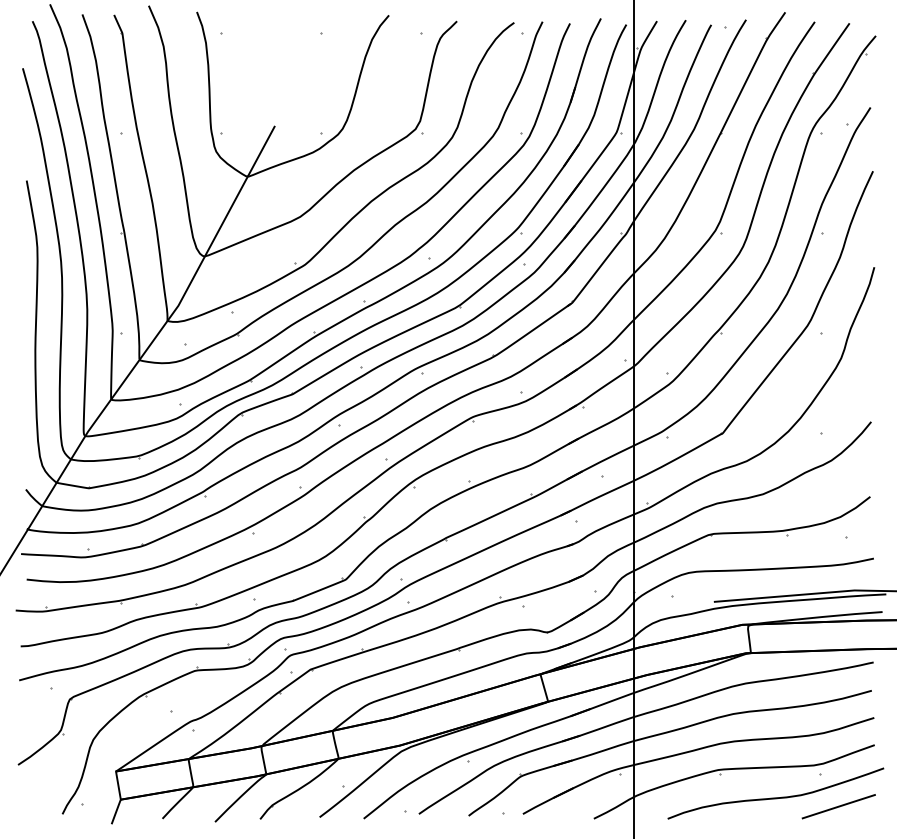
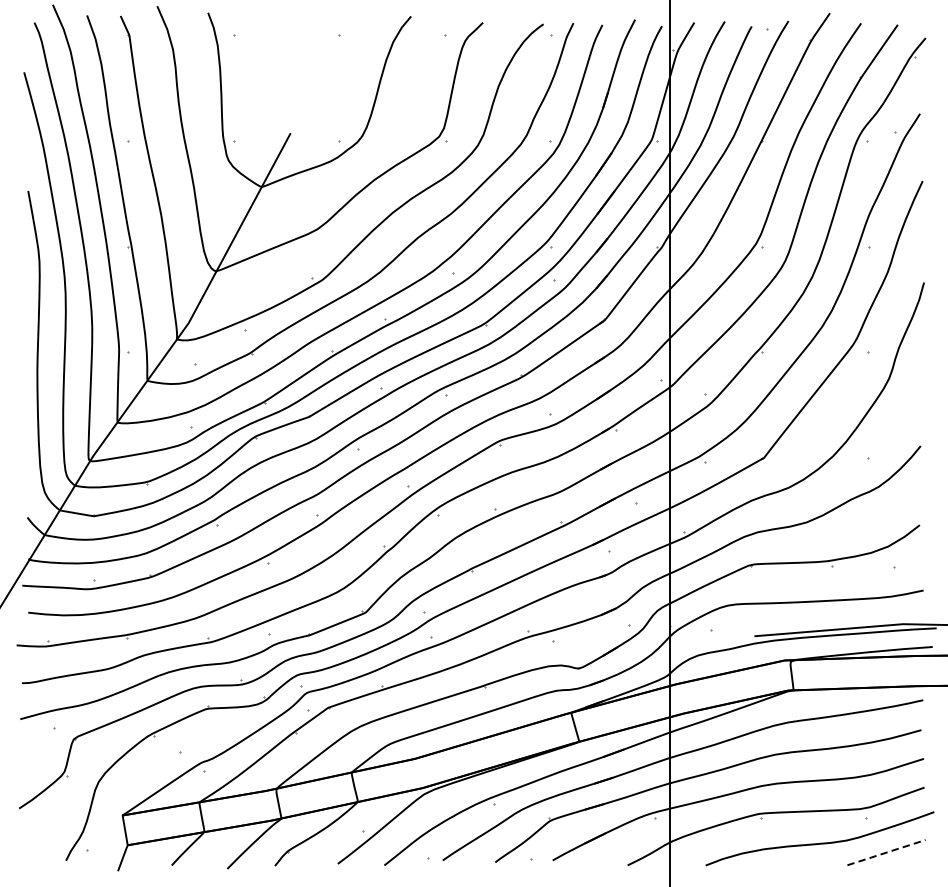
line: (838, 806) -> (886, 852), solid -> dashed

